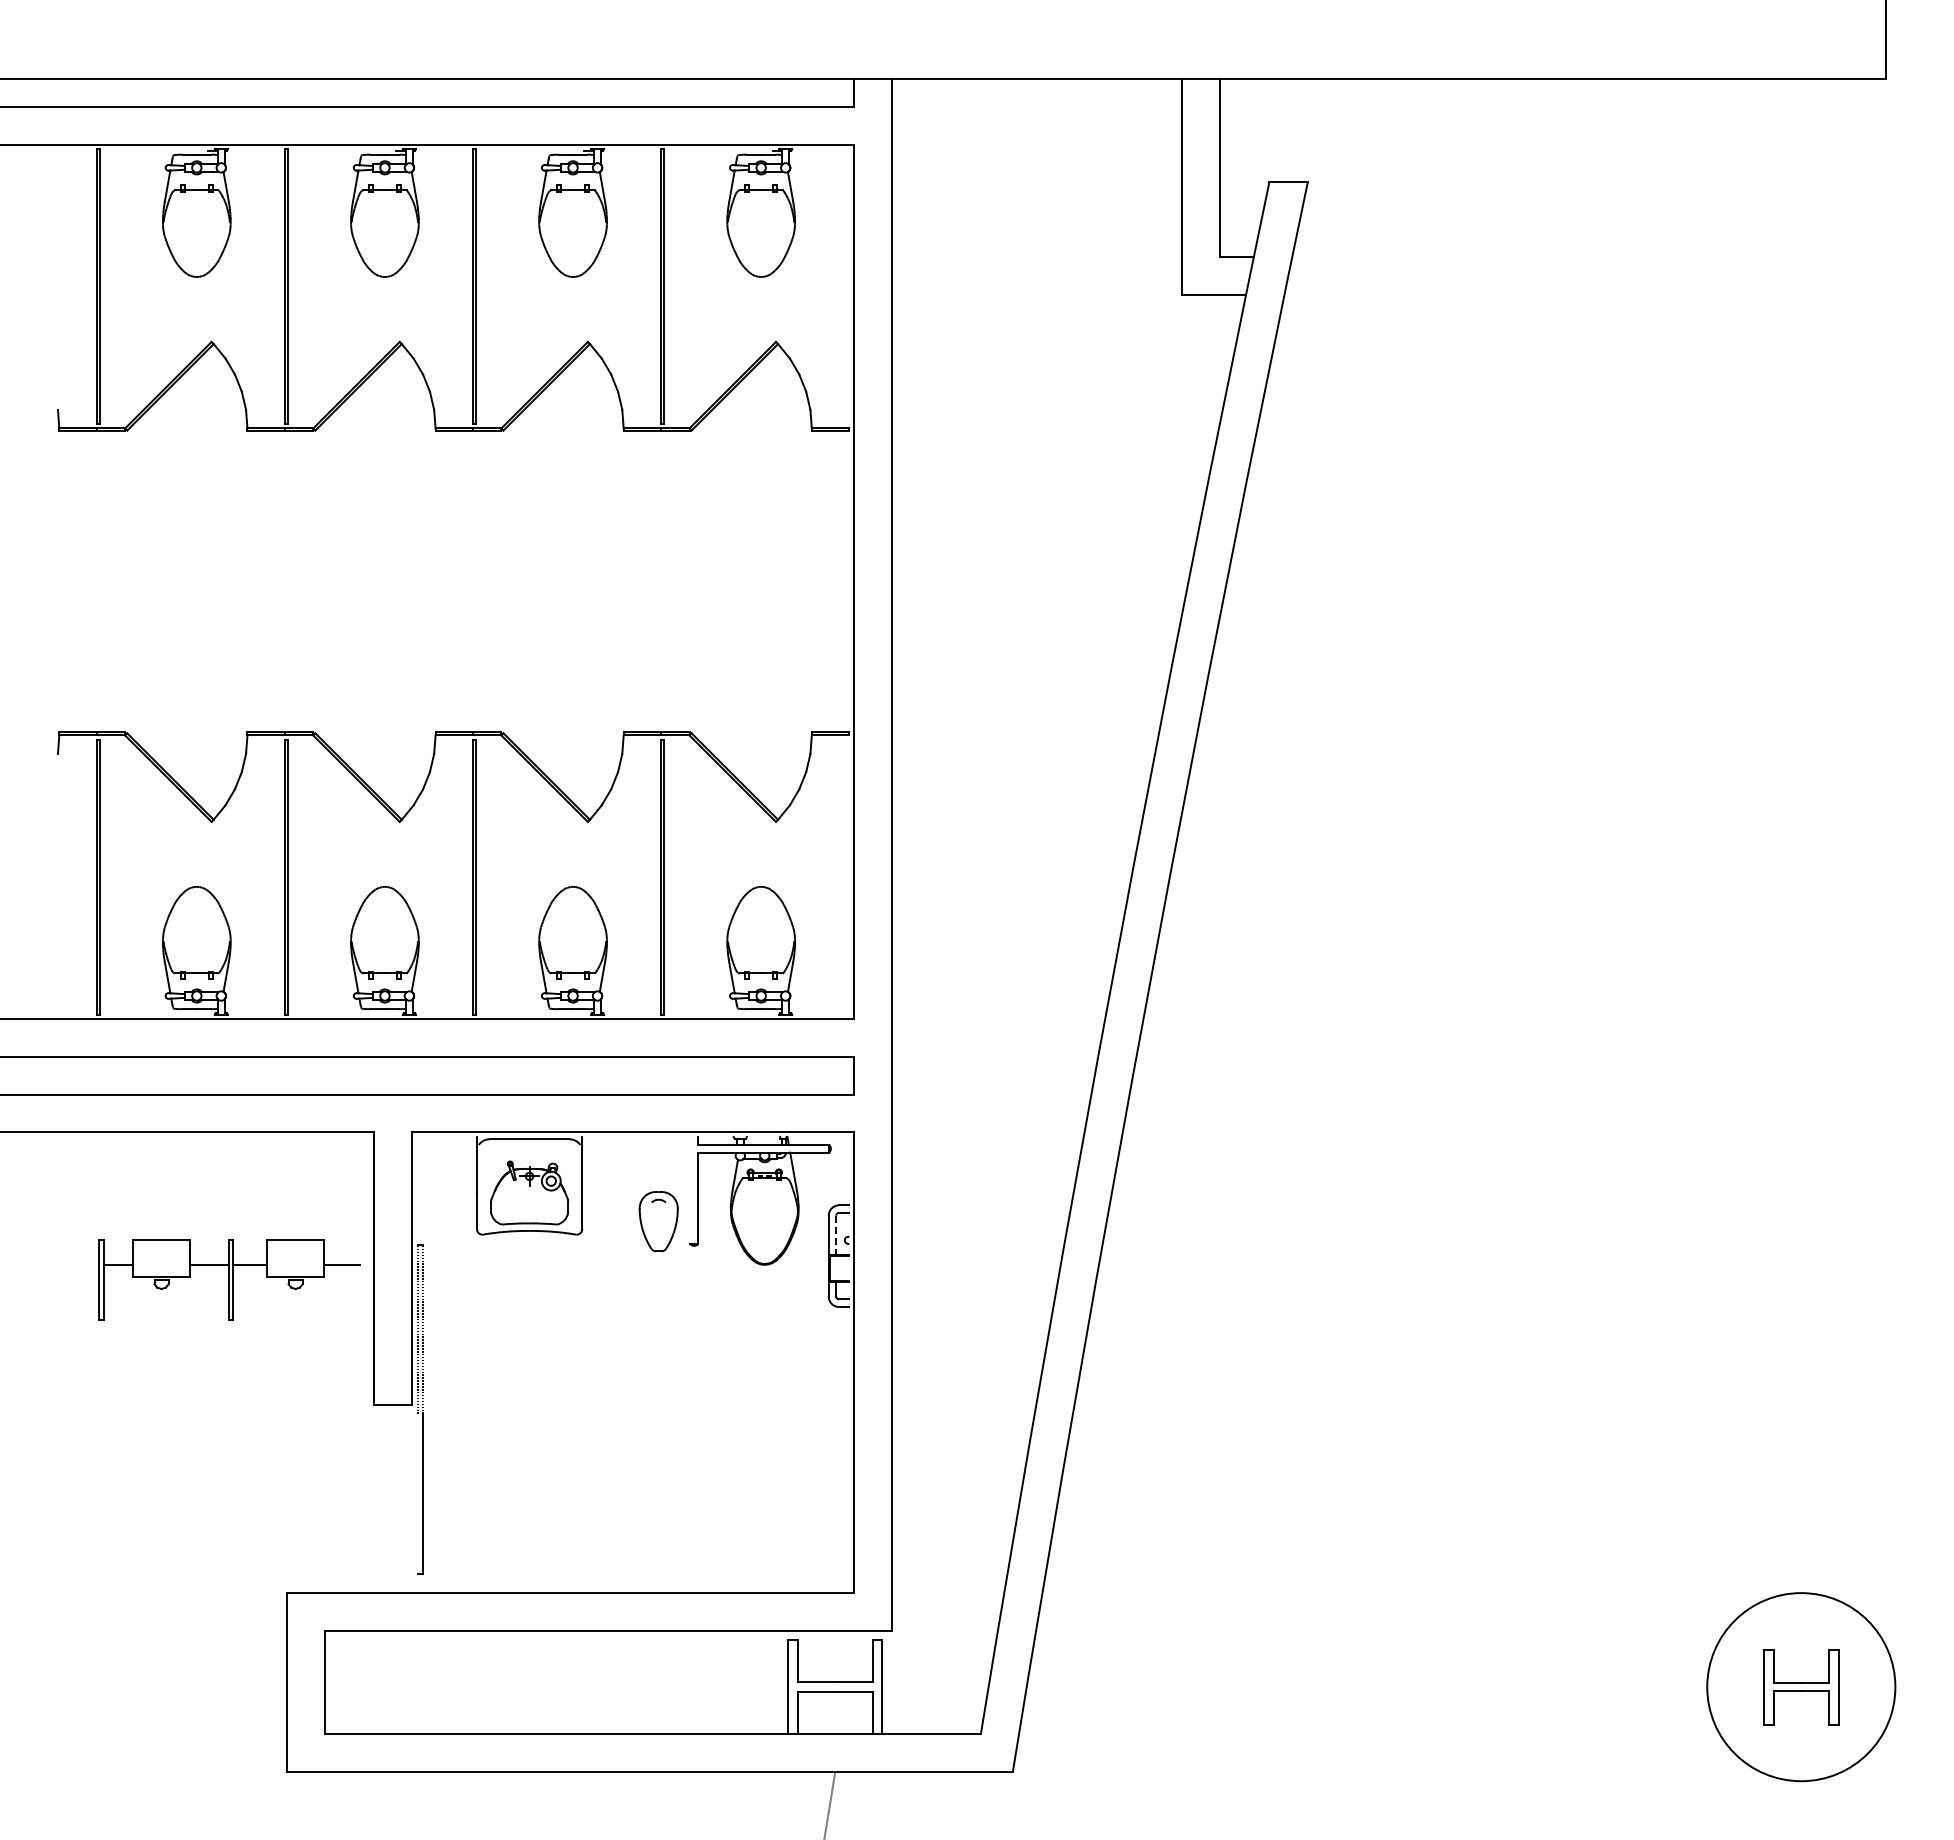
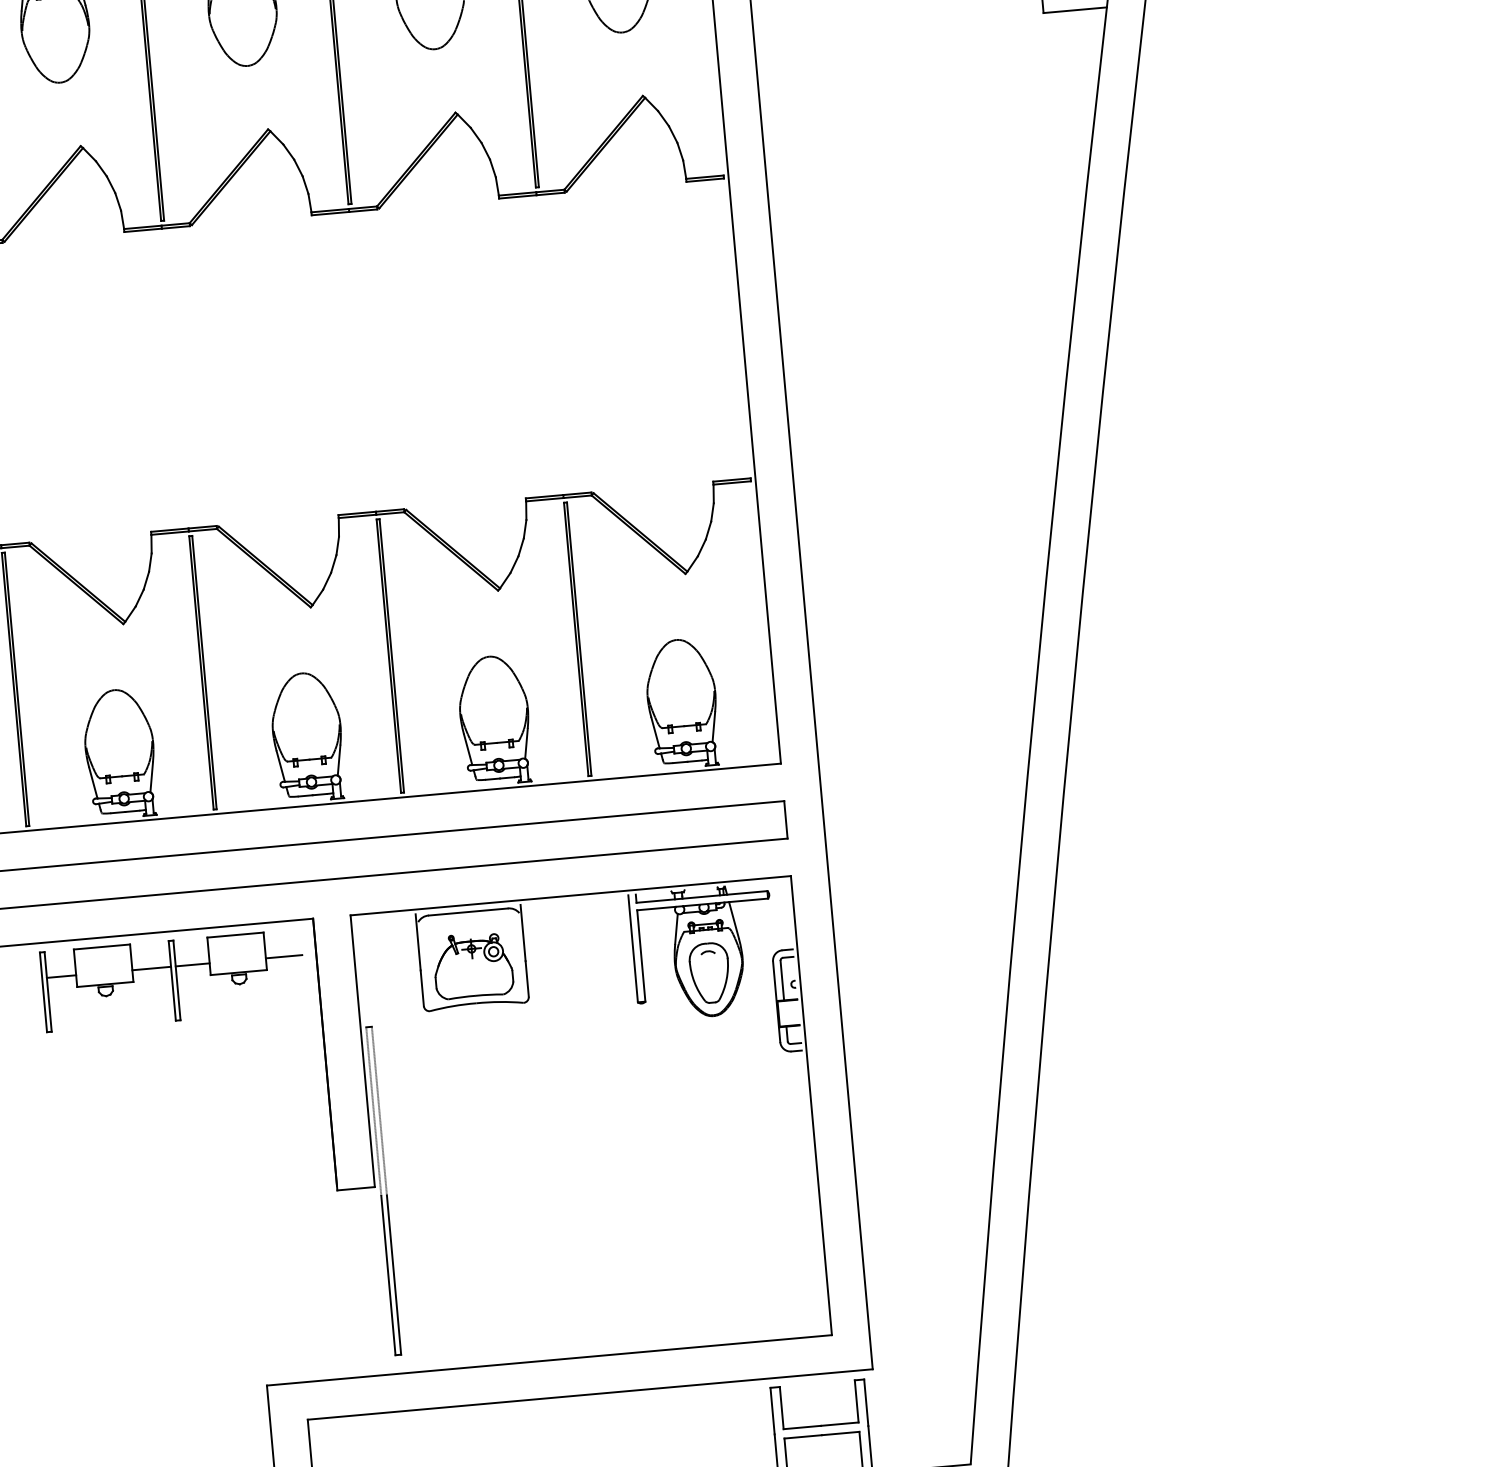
line: (690, 1190) -> (633, 948), added
part: (658, 1221) -> (709, 972), moved
line: (836, 1235) -> (782, 980), dashed -> solid
part: (229, 1279) -> (173, 980), moved
line: (417, 1494) -> (388, 1275), added

